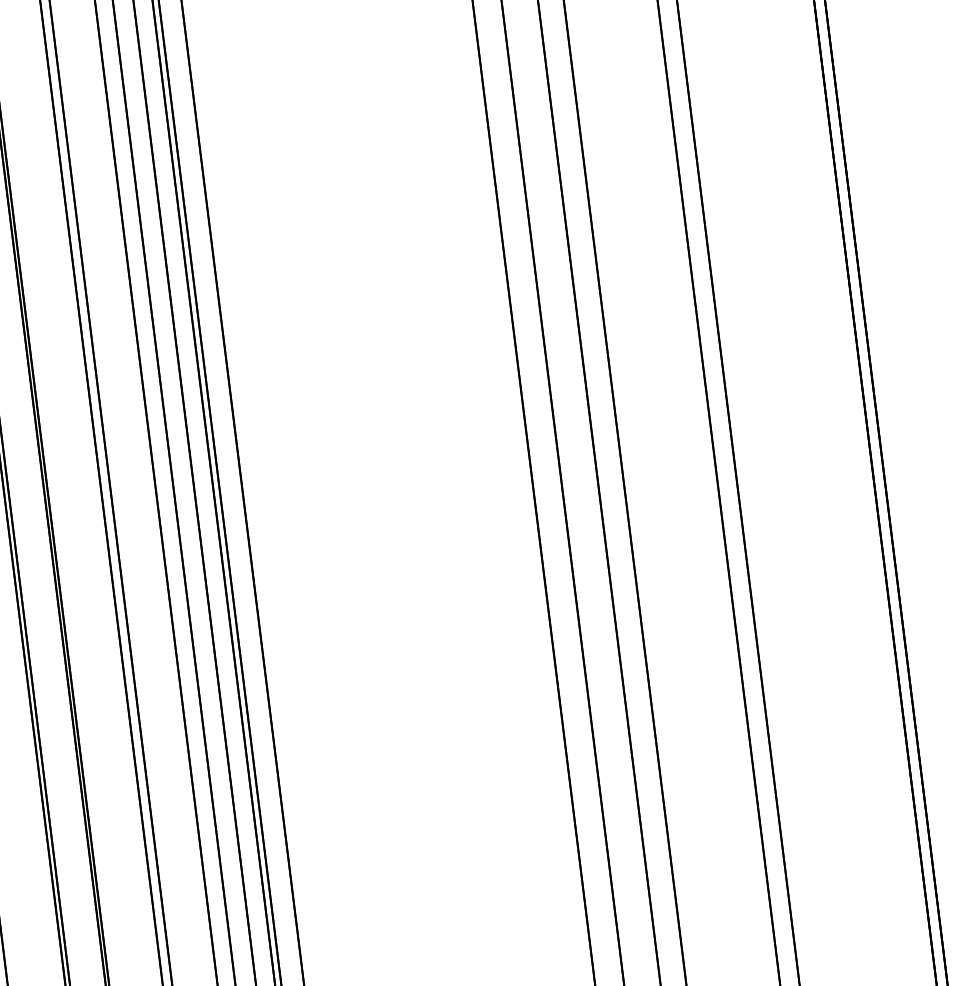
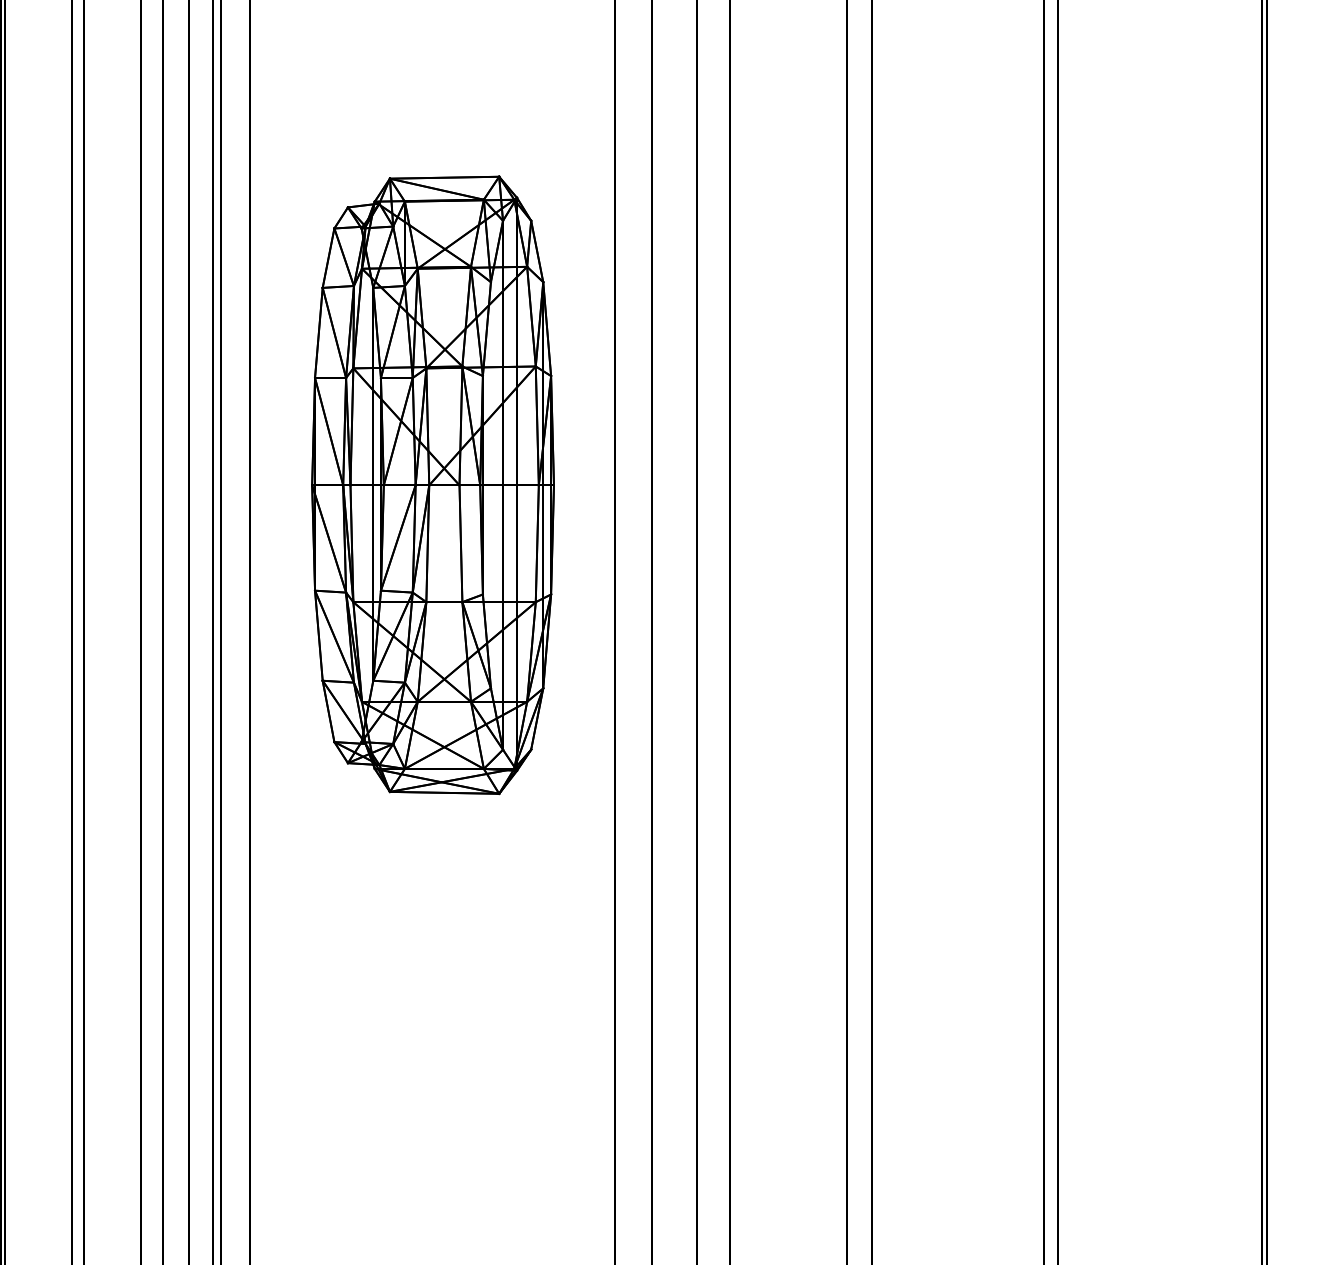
part: (373, 375) -> (432, 485), added

